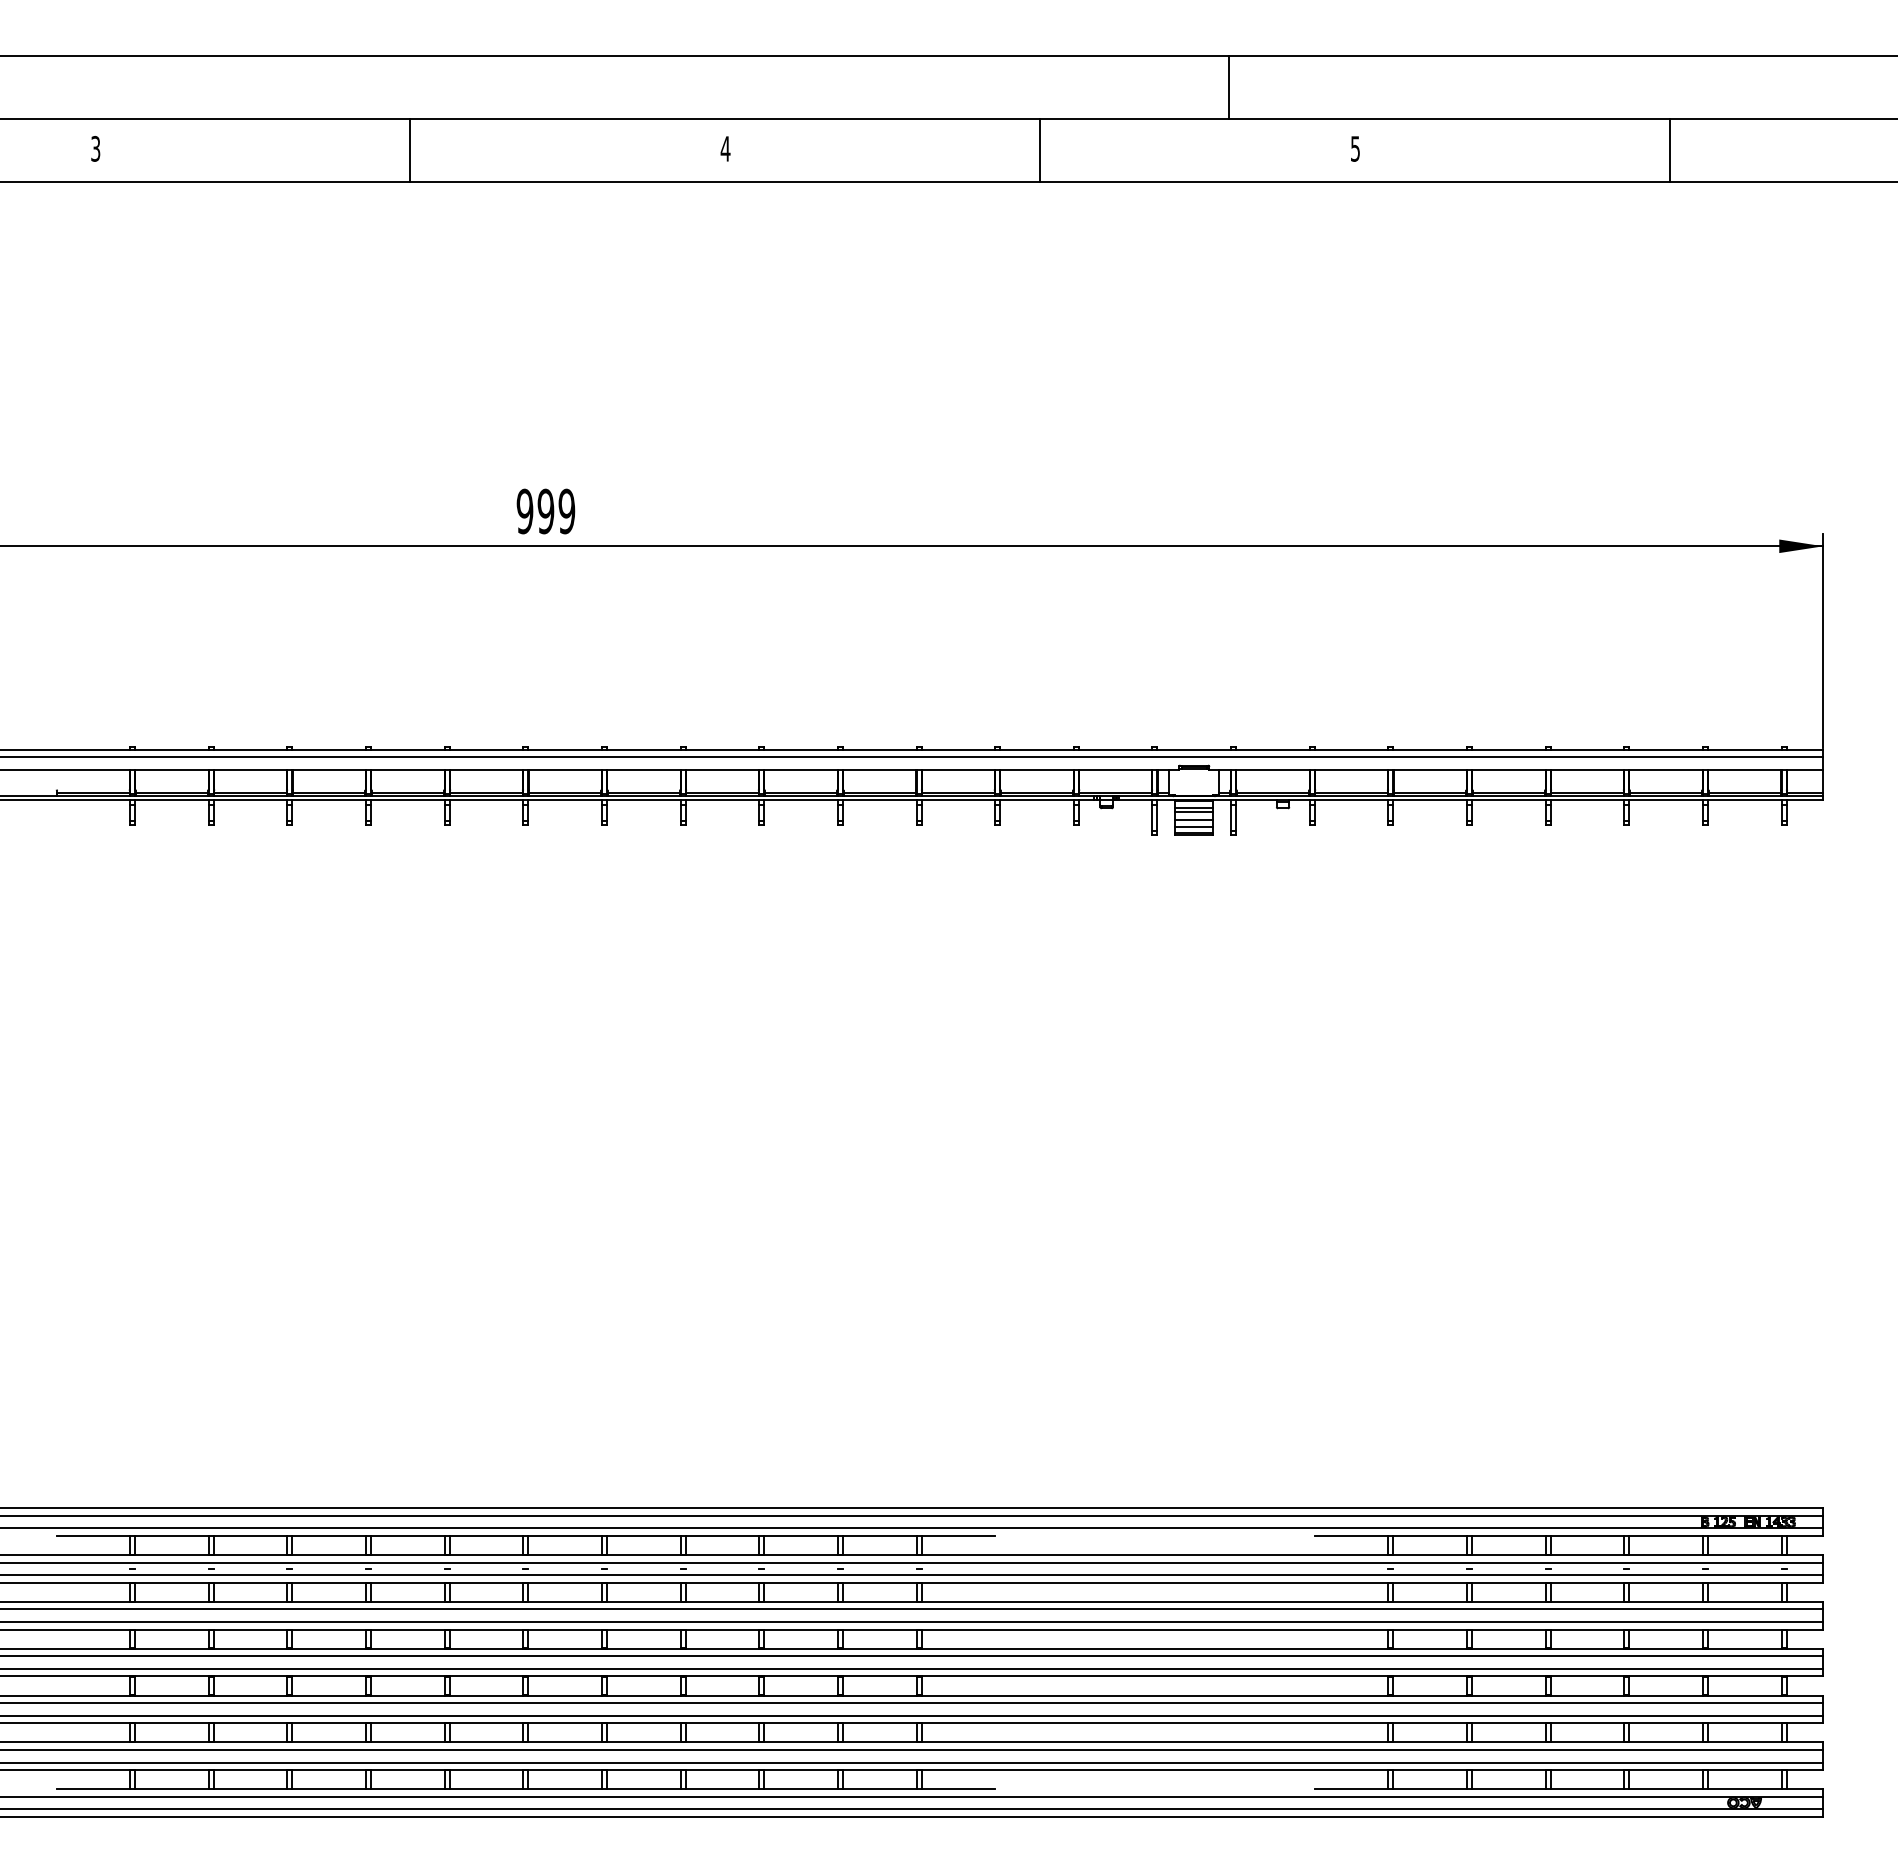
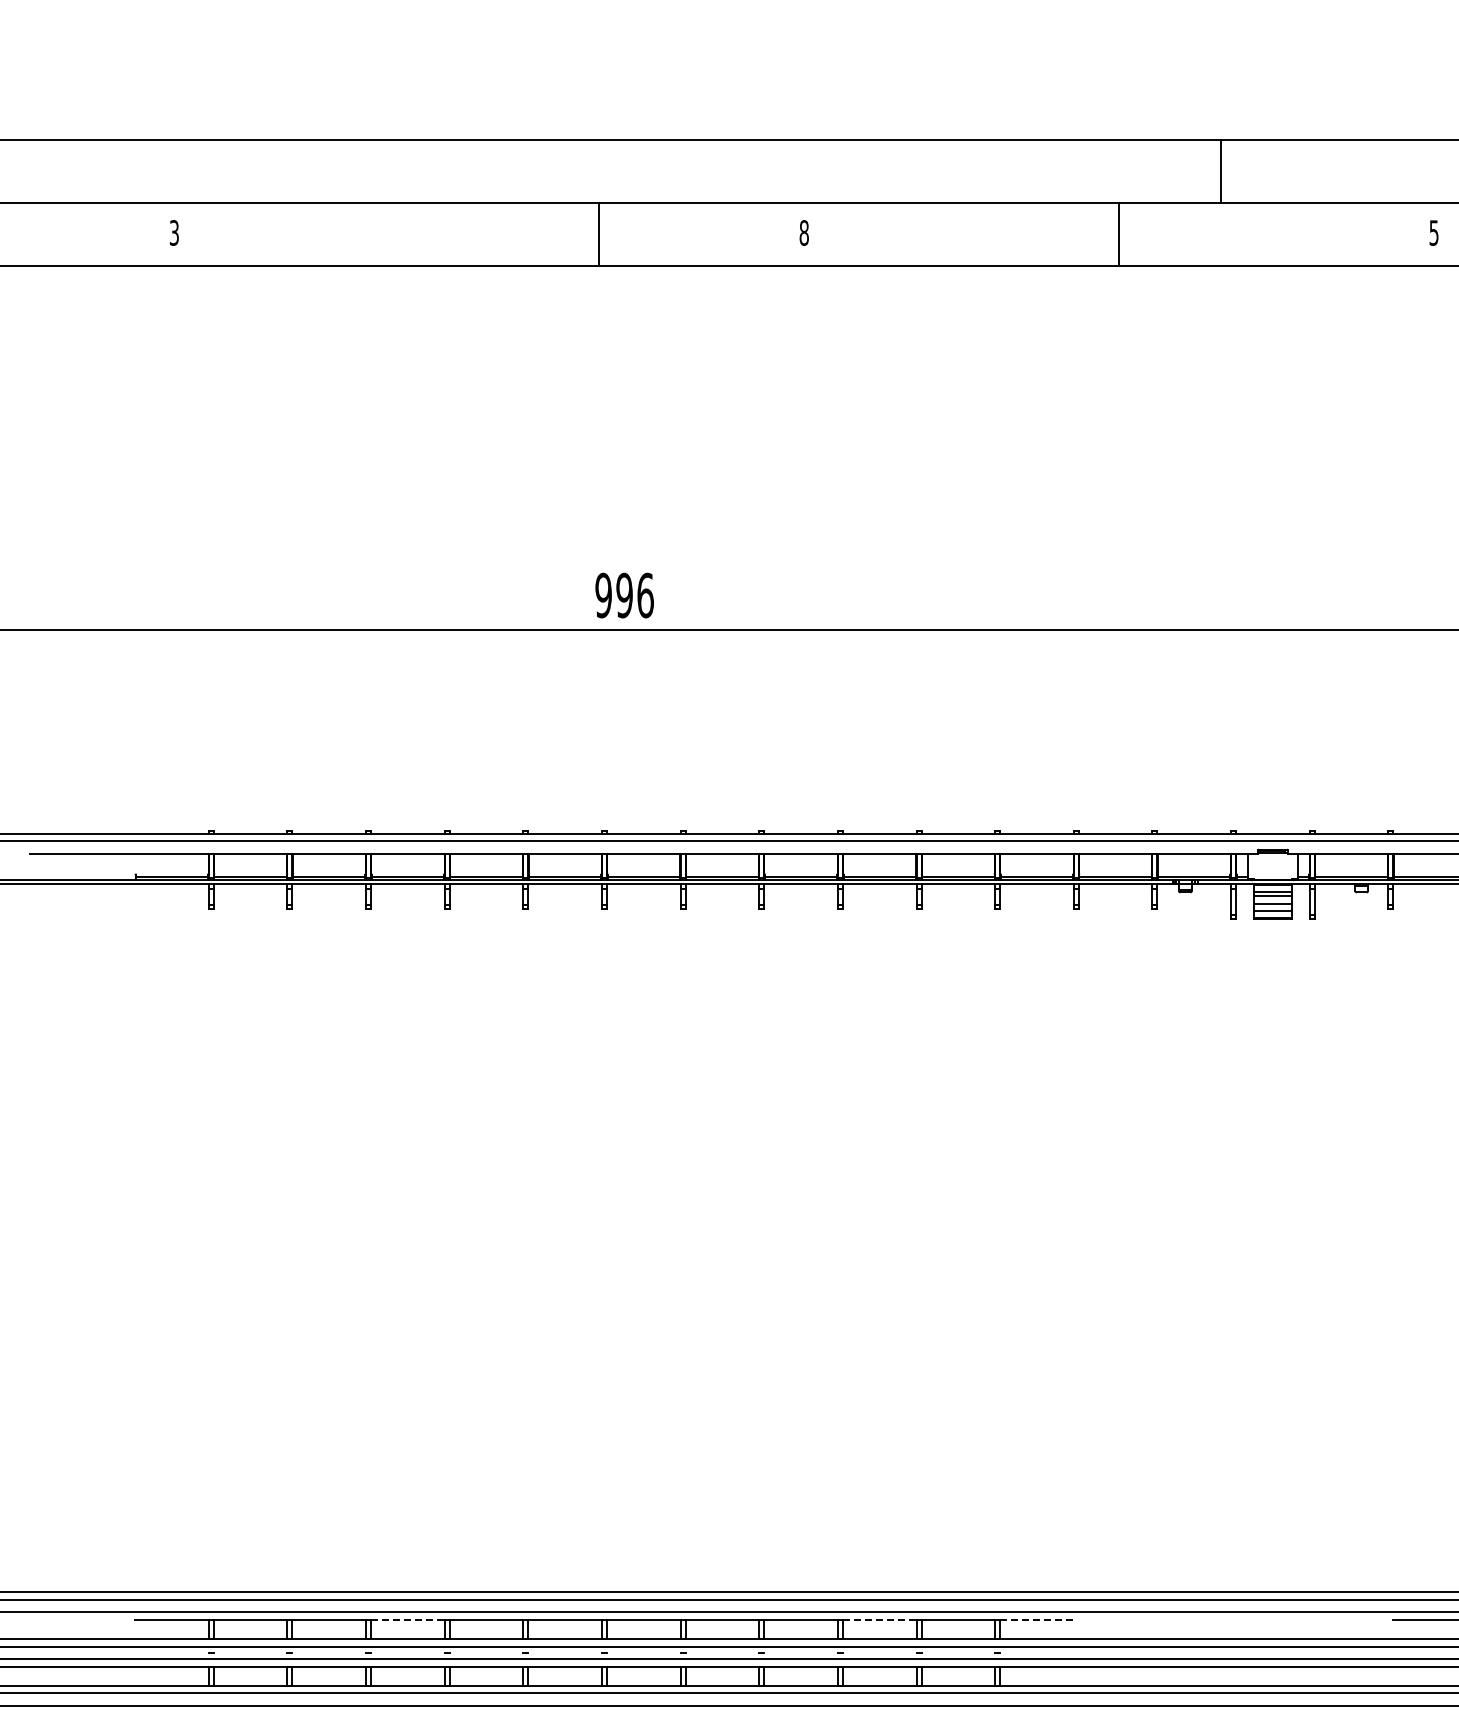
line: (1229, 87) -> (1221, 171), moved
text: (725, 148) -> (804, 232), 4 -> 8
line: (410, 150) -> (599, 234), moved
text: (566, 511) -> (645, 595), 999 -> 996
line: (329, 1535) -> (408, 1619), solid -> dashed
line: (801, 1535) -> (880, 1619), solid -> dashed
line: (958, 1535) -> (1037, 1619), solid -> dashed

